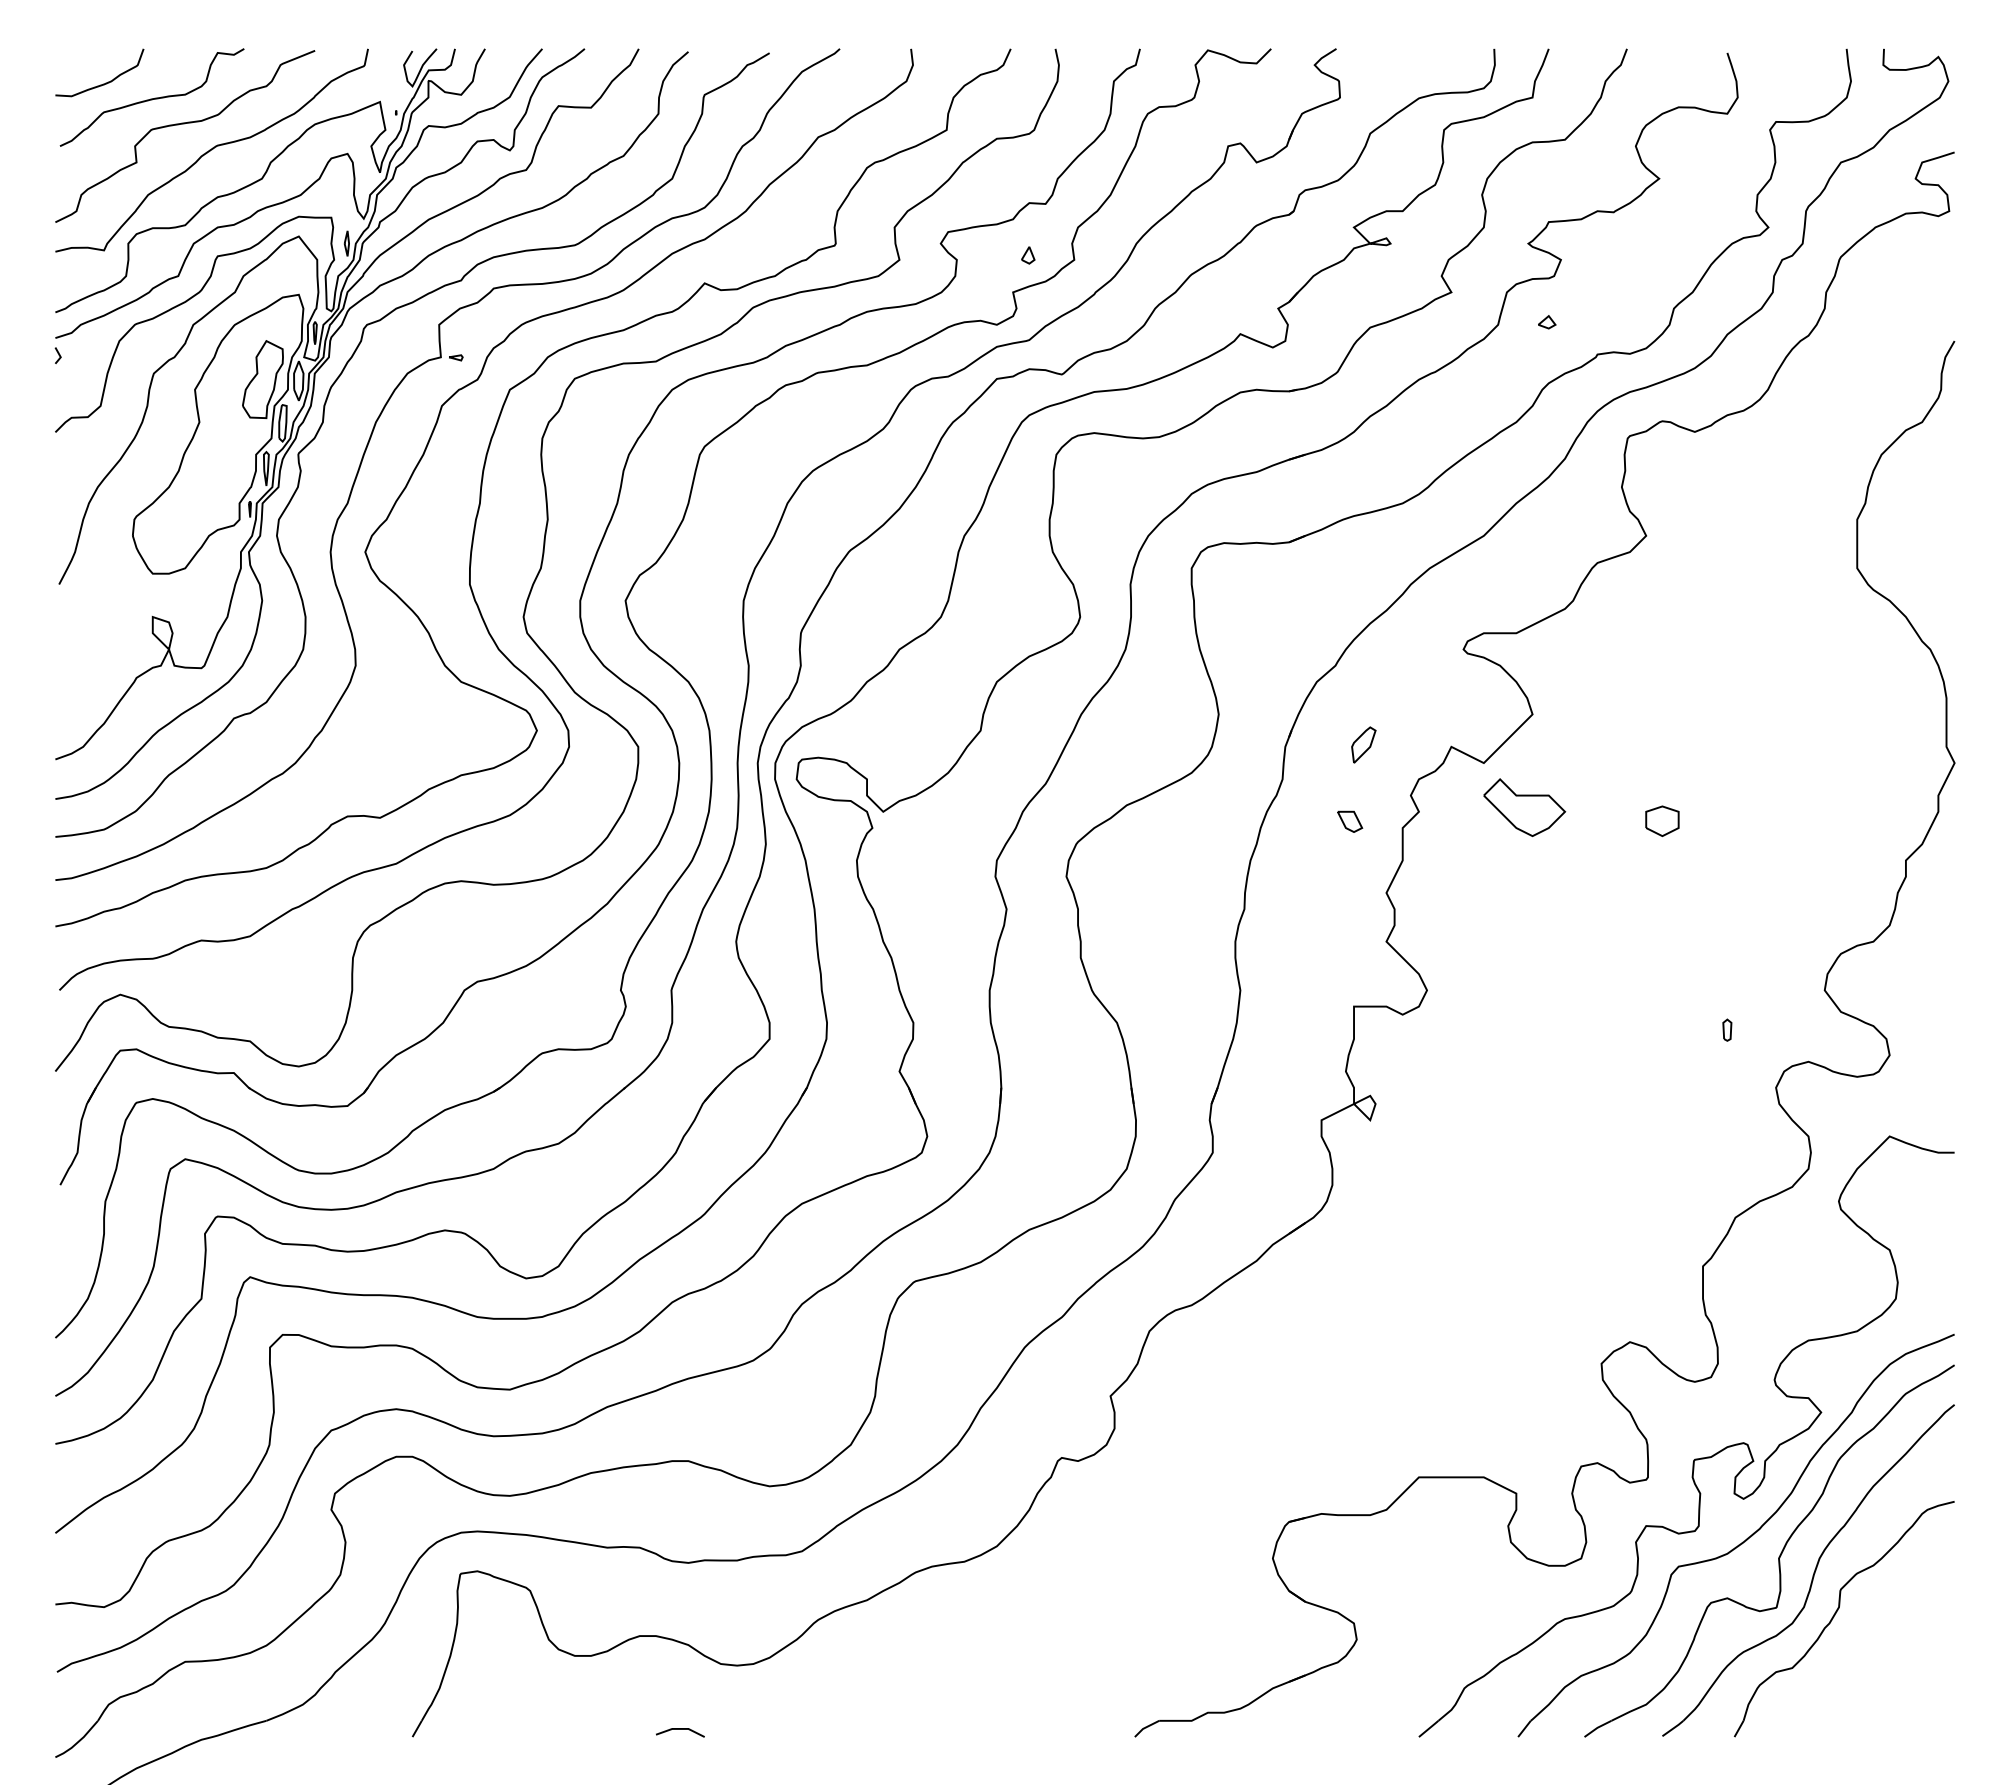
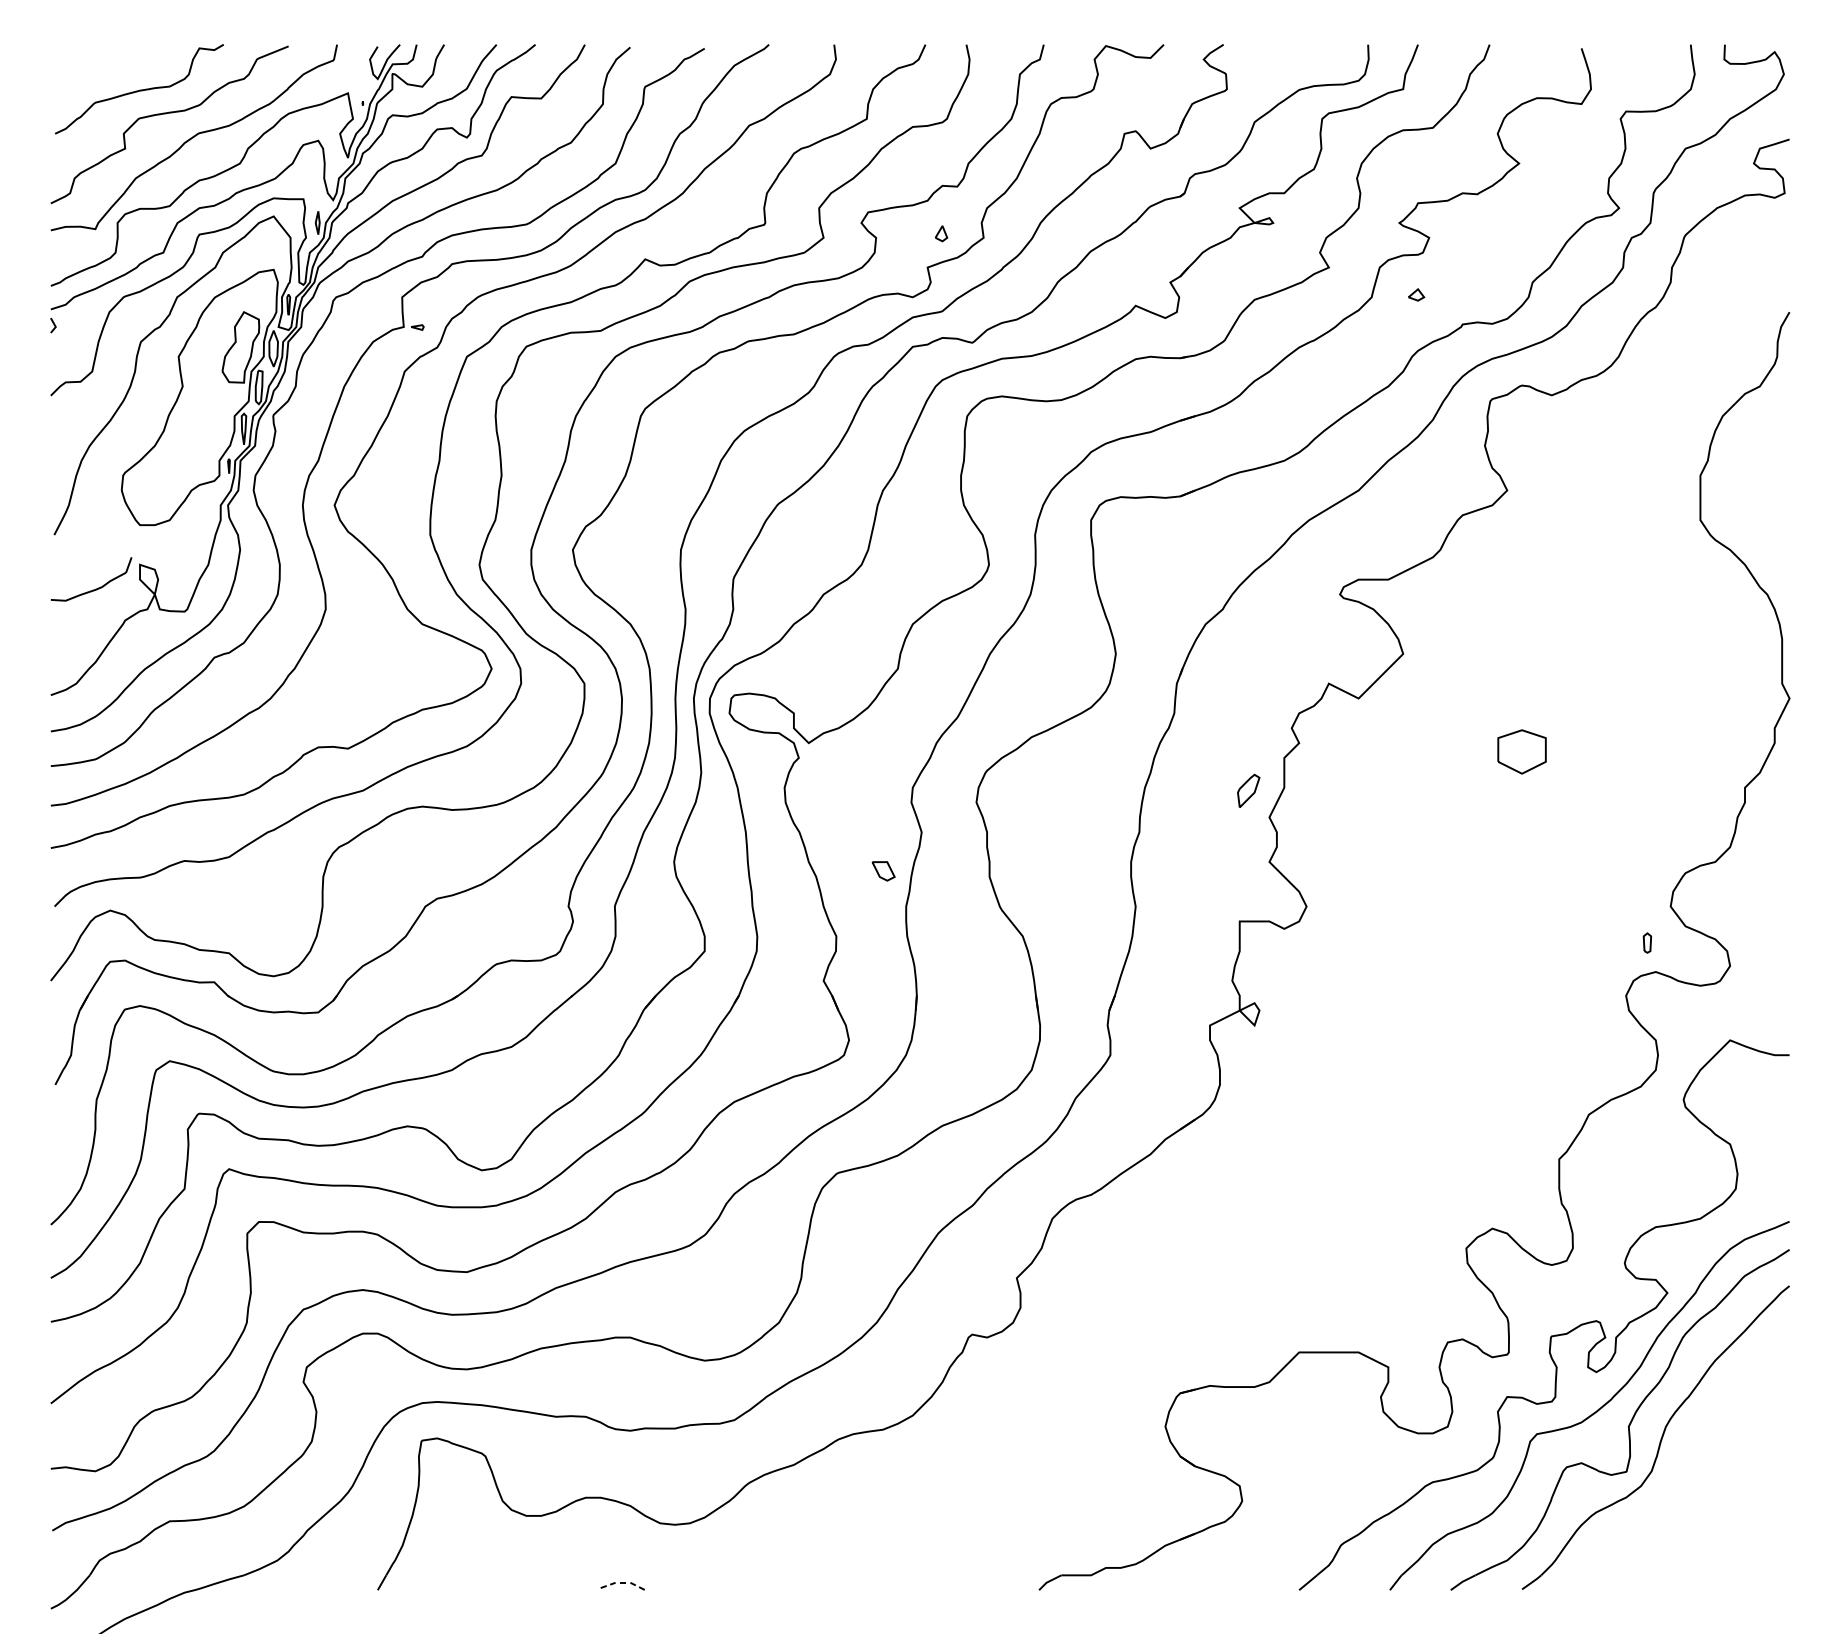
curve: (105, 82) -> (96, 588), moved
part: (1363, 744) -> (1248, 790), moved
part: (1524, 807) -> (1395, 739), removed
part: (1662, 820) -> (1522, 751), size x1.6
part: (1350, 821) -> (884, 871), moved
part: (1727, 1029) -> (1647, 942), moved
part: (1835, 1615) -> (1680, 1478), removed
line: (680, 1728) -> (623, 1582), solid -> dashed

